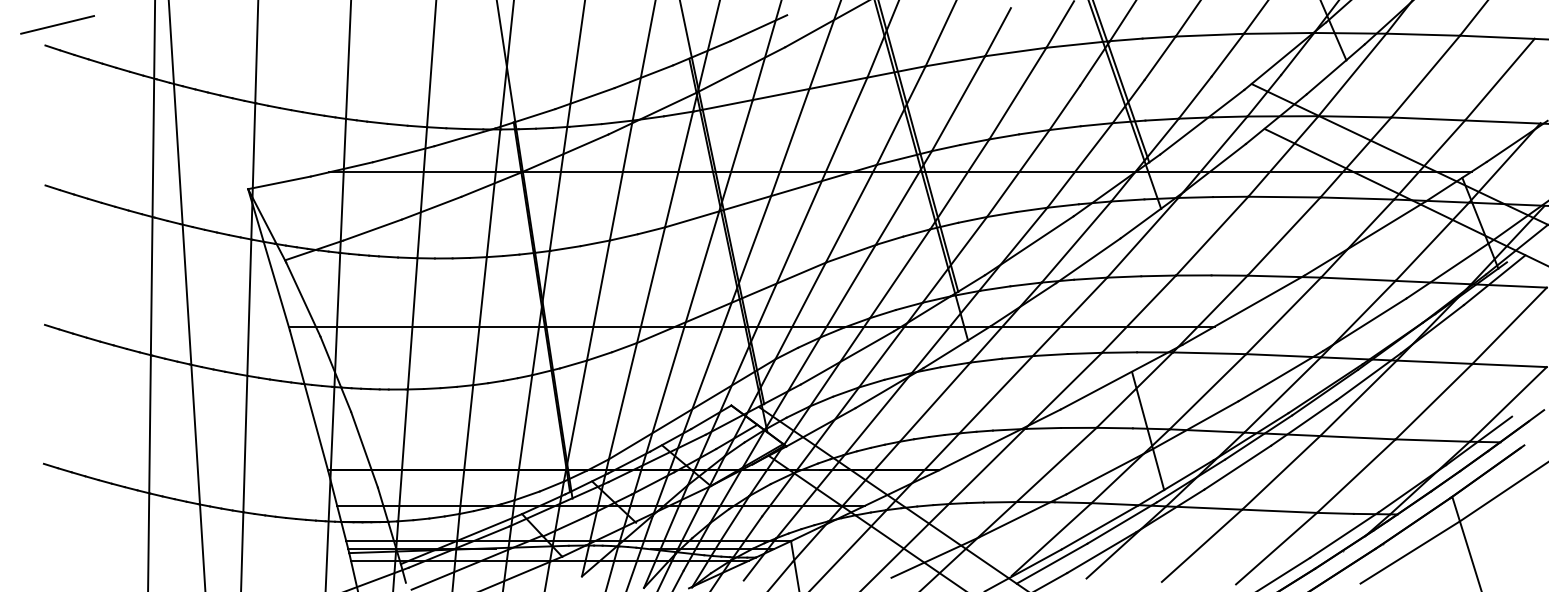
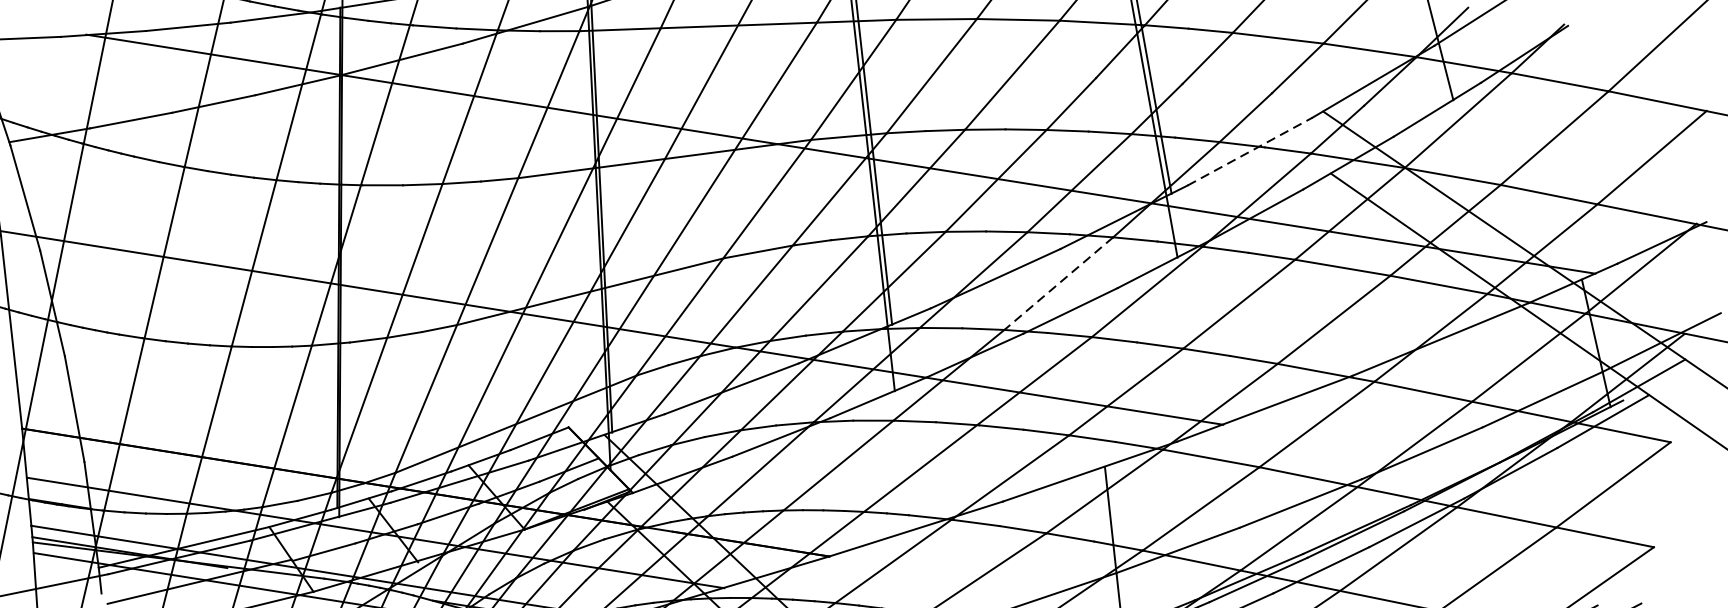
line: (1202, 121) -> (1250, 150), solid -> dashed
line: (1076, 242) -> (1058, 284), solid -> dashed

